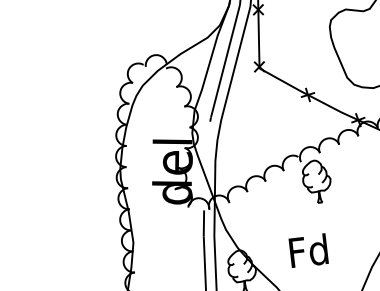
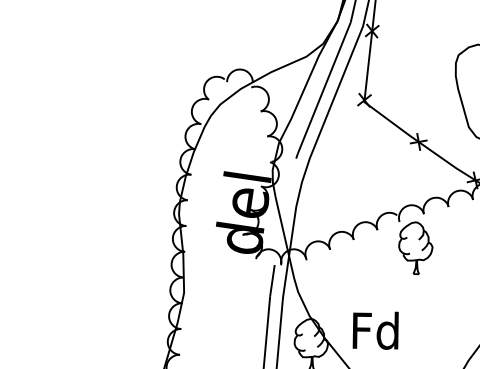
text: (308, 250) -> (375, 330), moved

